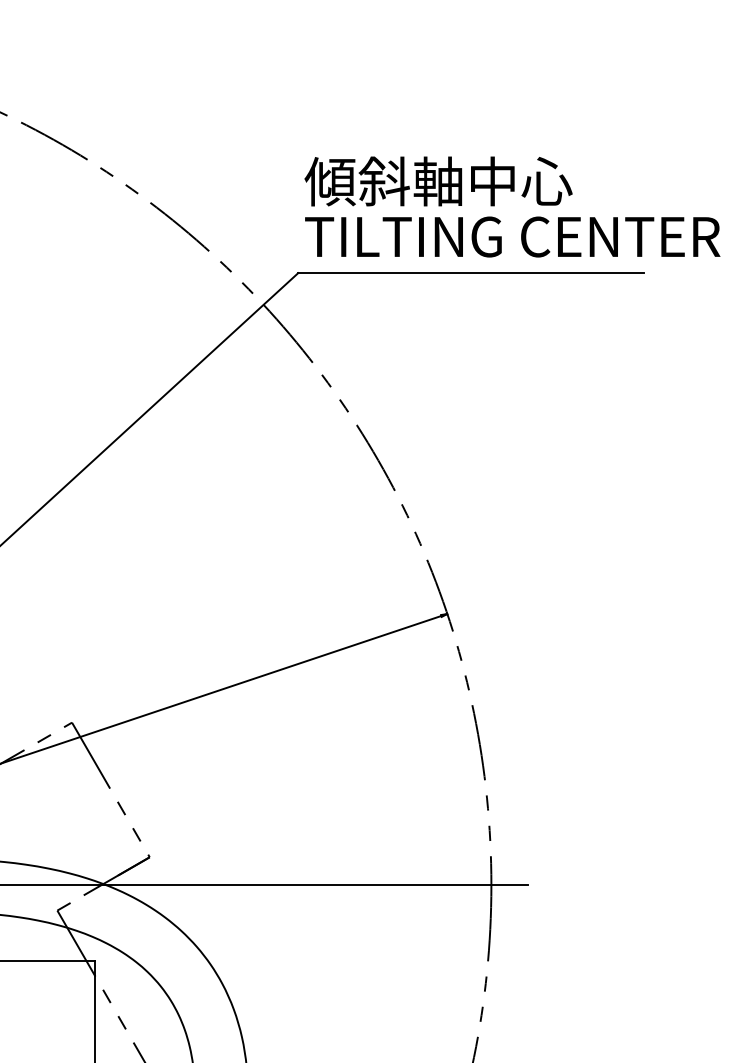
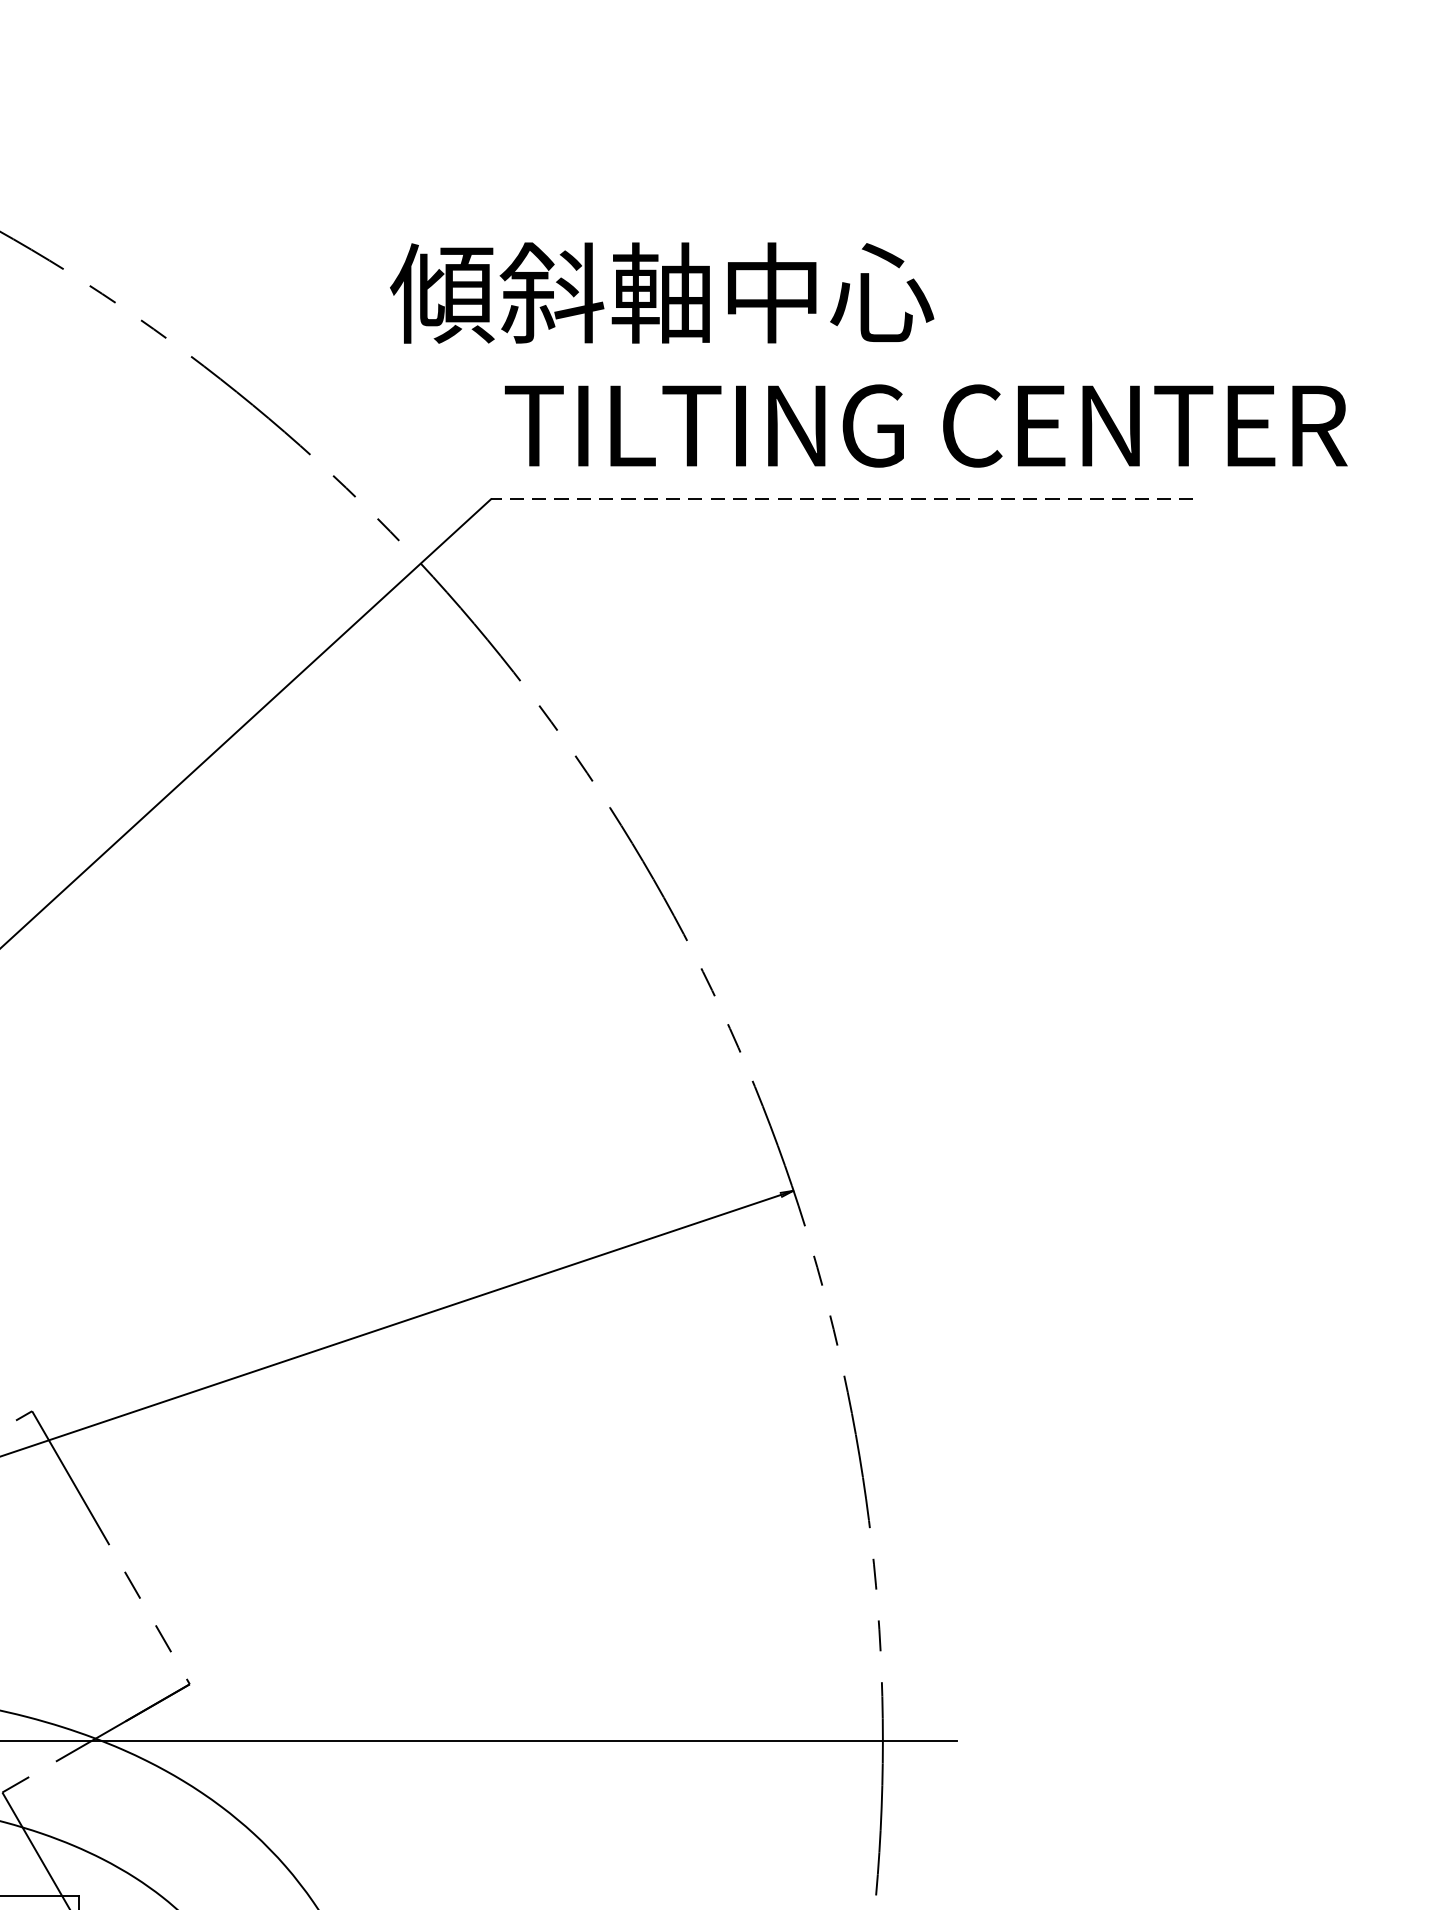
text: (438, 181) -> (661, 293), moved
line: (470, 273) -> (840, 500), solid -> dashed

